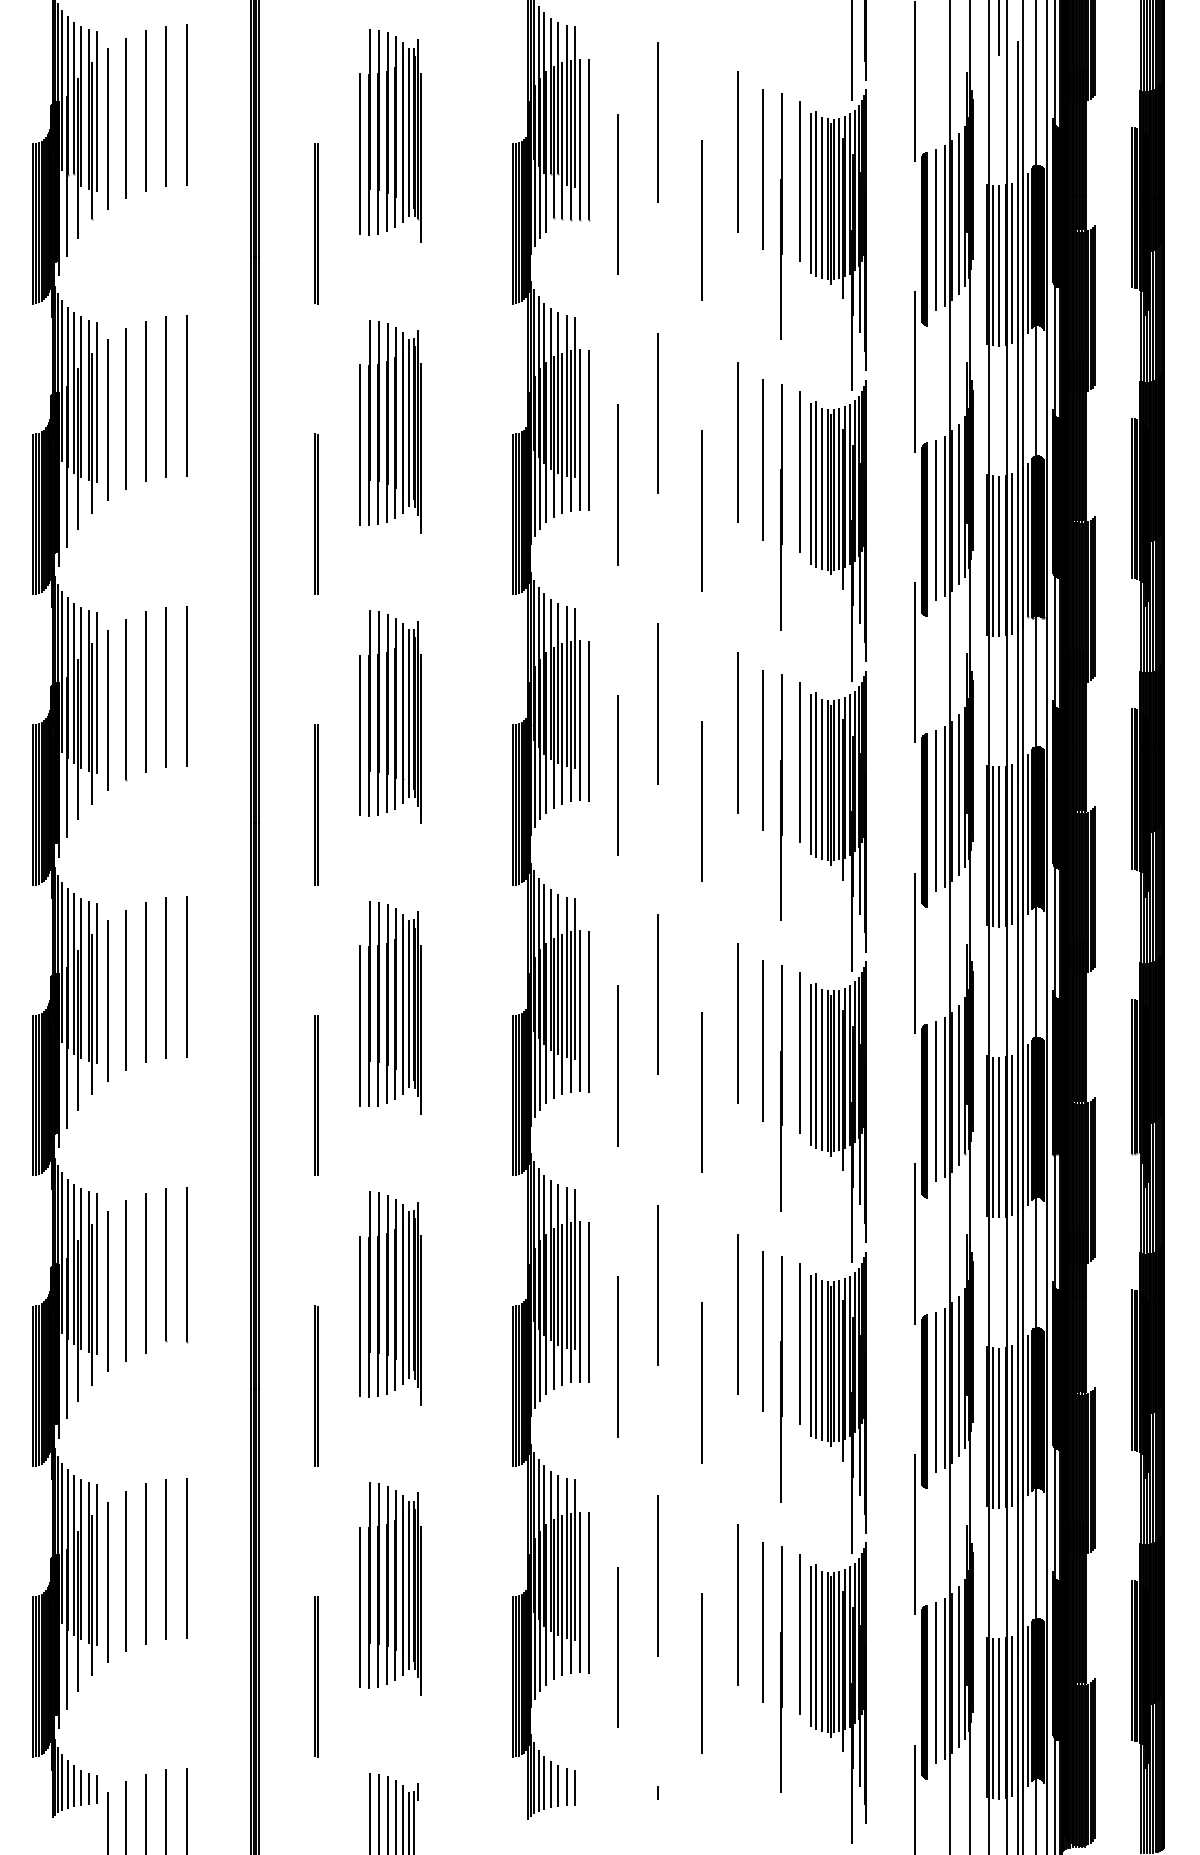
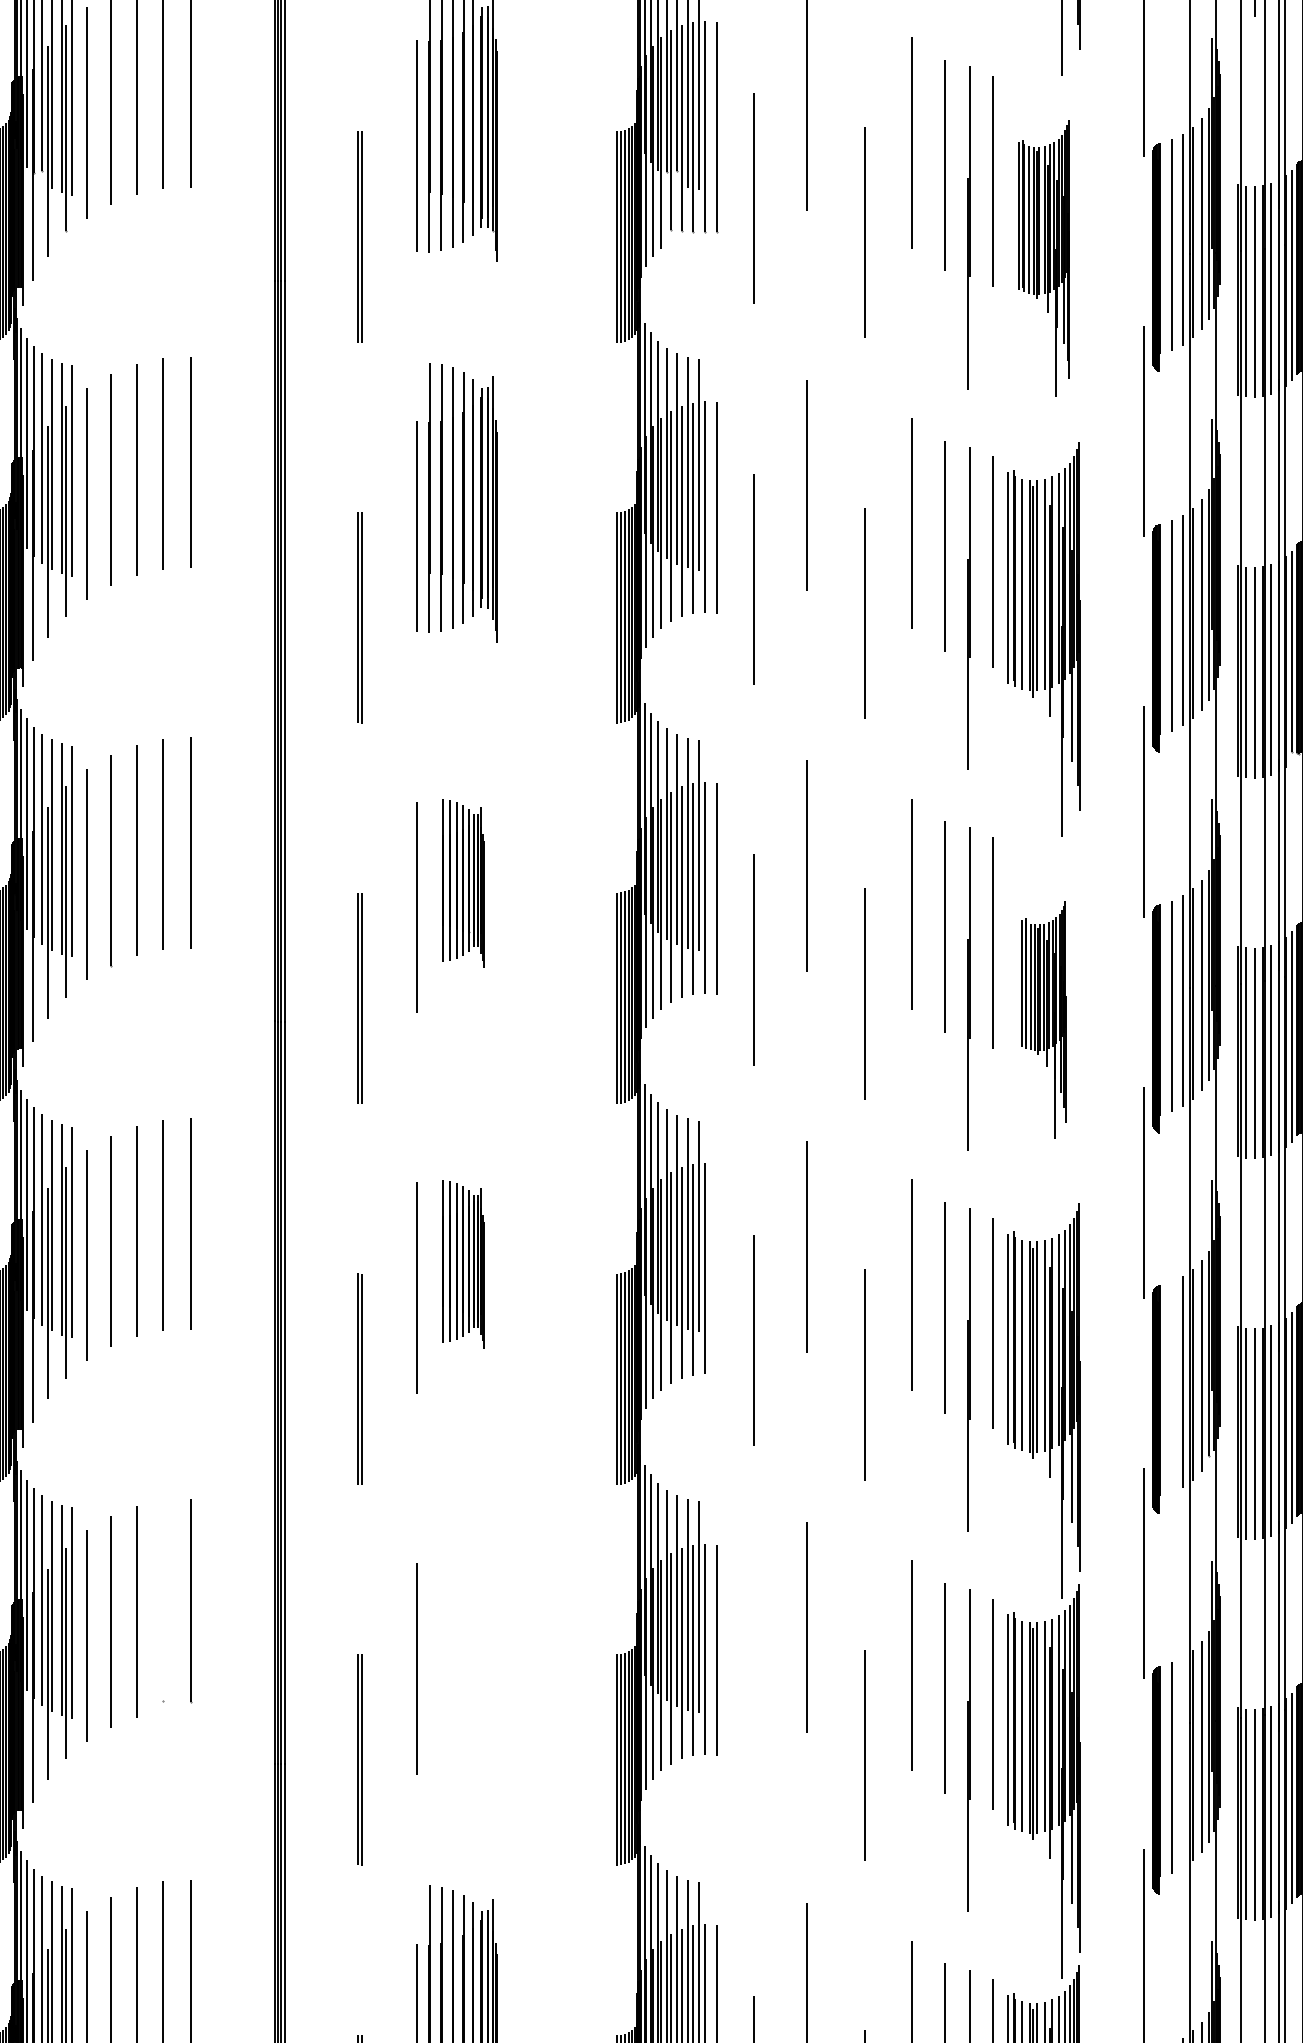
part: (838, 239) -> (1043, 257), size x0.7
part: (394, 716) -> (462, 882), size x0.6
part: (838, 821) -> (1043, 1020), size x0.6
part: (394, 1007) -> (462, 1263), size x0.6
line: (589, 1011) -> (717, 1269), removed
line: (935, 1101) -> (1170, 1386), removed
line: (166, 1264) -> (163, 1600), removed
part: (394, 1298) -> (462, 1644), removed
line: (617, 1356) -> (754, 1720), removed
line: (944, 1388) -> (1182, 1762), removed

